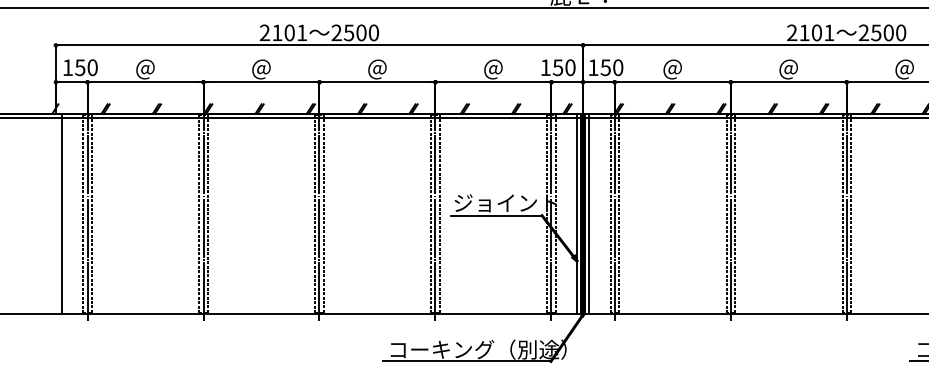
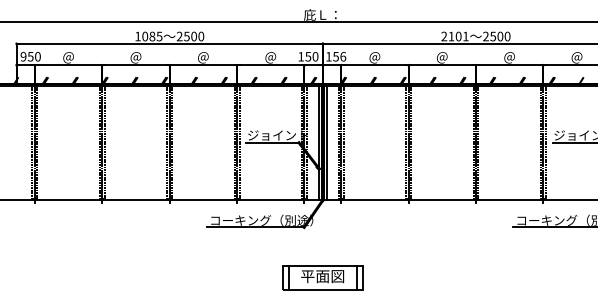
text: (282, 32) -> (148, 36), 2101 -> 1085
text: (67, 67) -> (23, 56), 150 -> 950
text: (618, 67) -> (343, 56), 150 -> 156
line: (62, 213) -> (20, 141), removed

